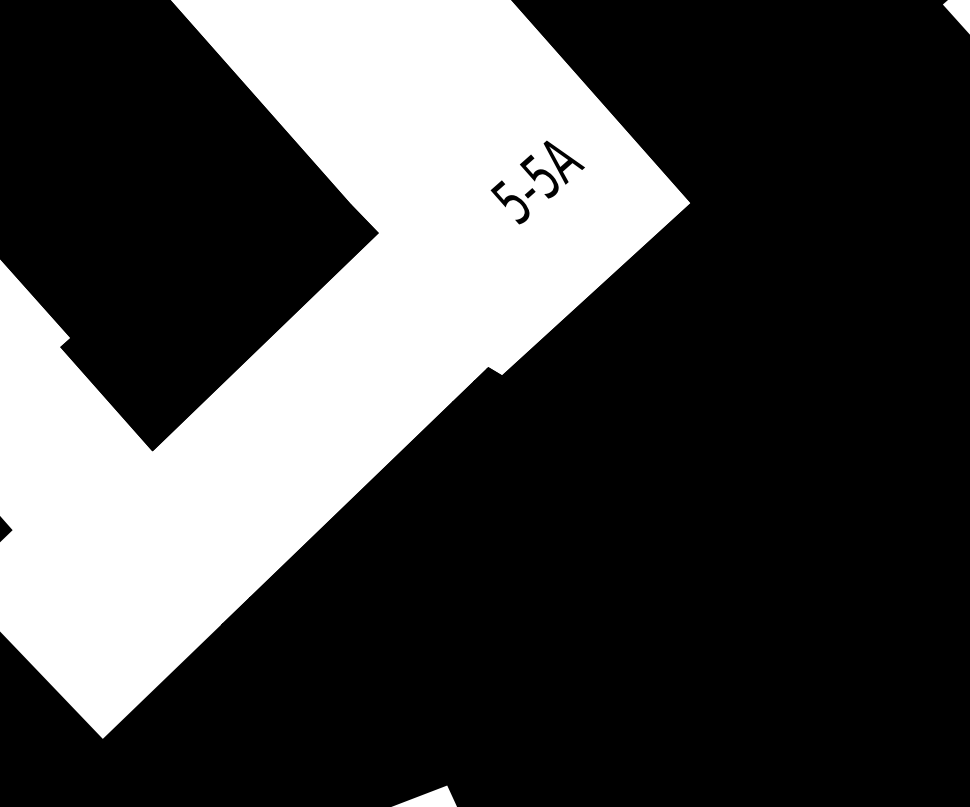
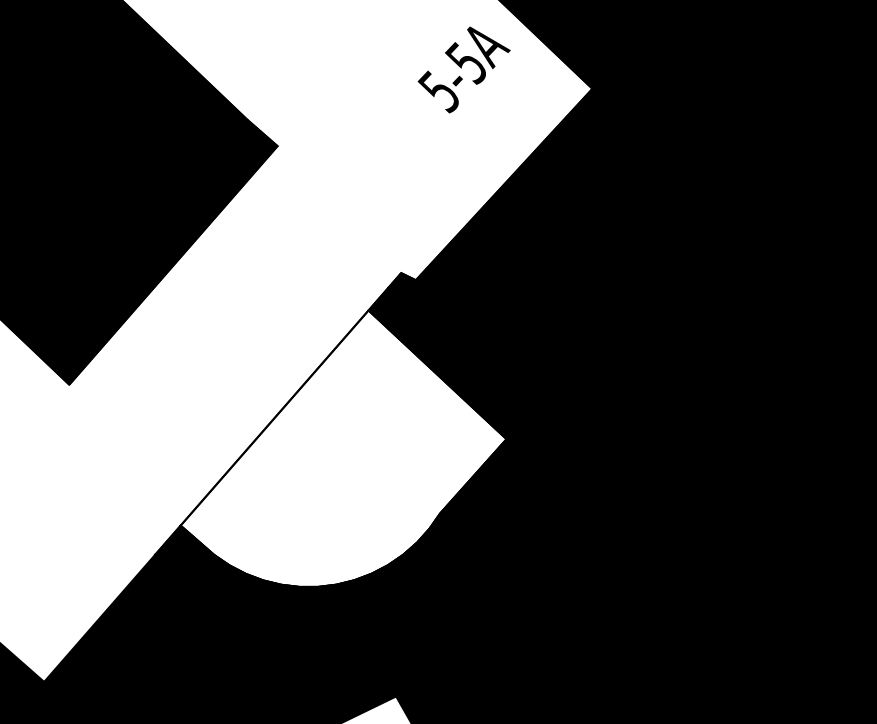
text: (537, 182) -> (464, 69), moved
fill: (414, 535) -> (341, 448), removed

